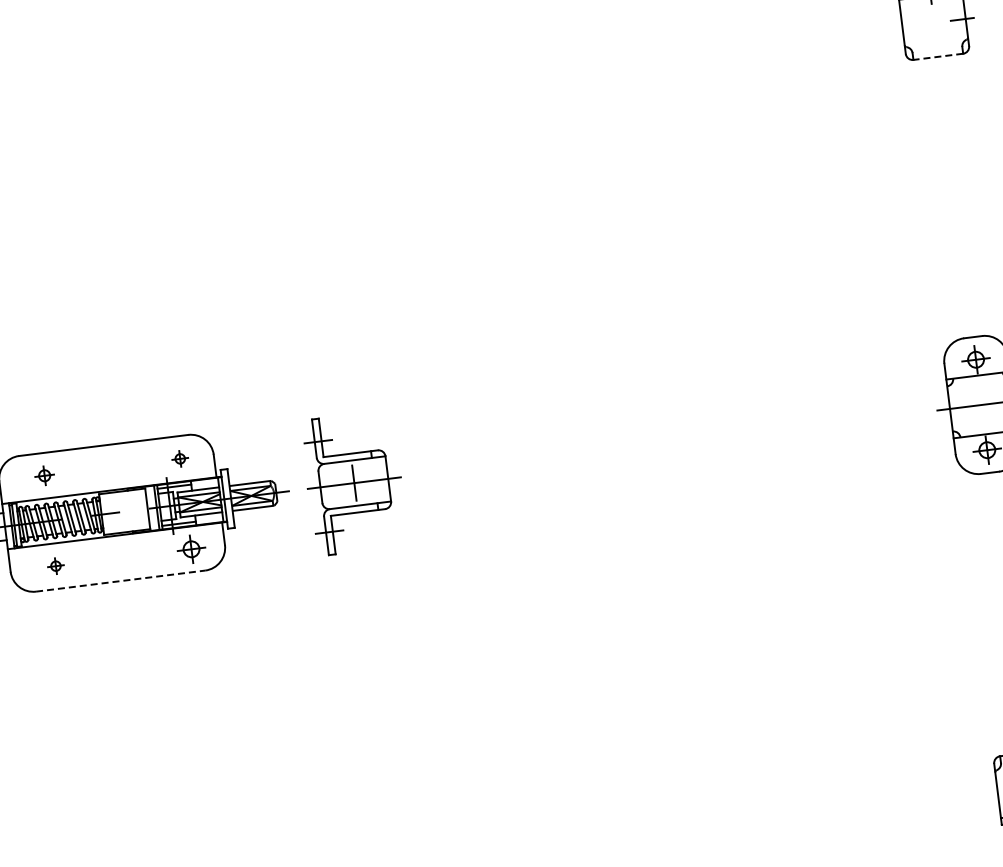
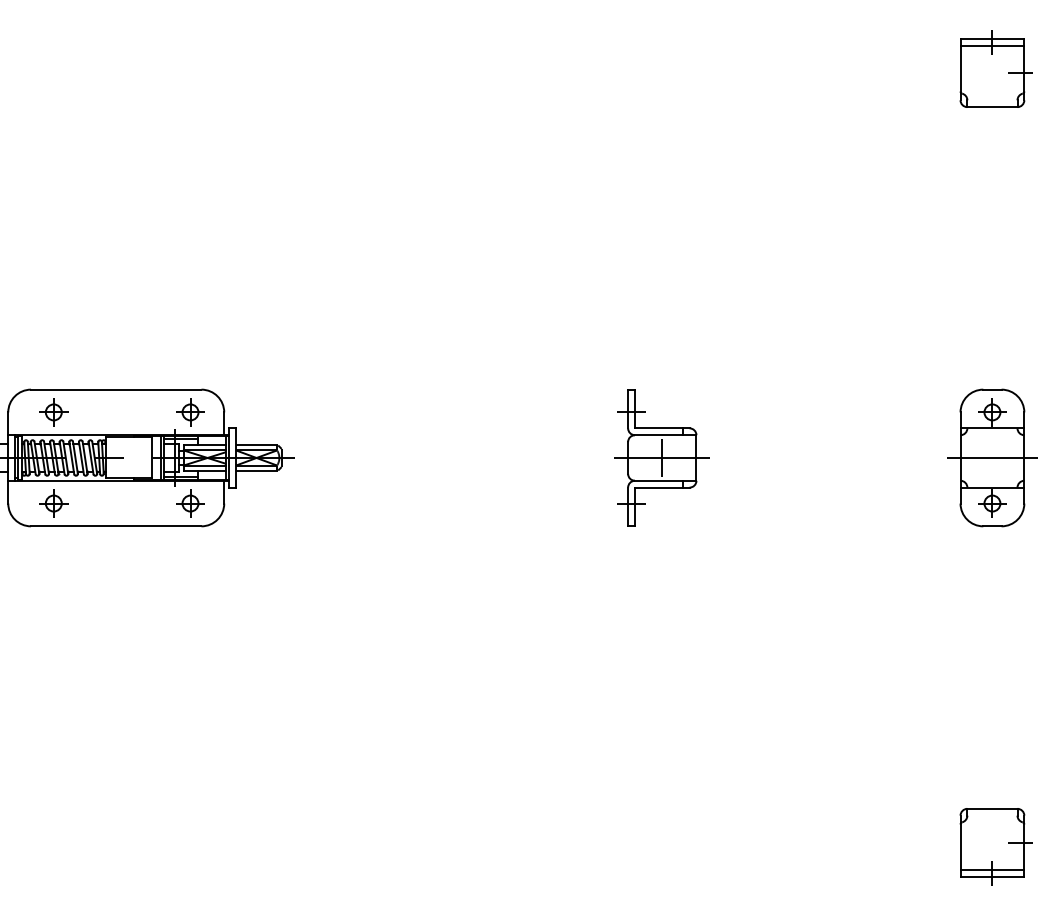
line: (937, 57) -> (991, 107), dashed -> solid
part: (180, 458) -> (190, 412), size x1.67
part: (44, 475) -> (53, 412), size x1.43
part: (353, 482) -> (661, 457), moved
part: (55, 566) -> (53, 503), size x1.67
line: (120, 581) -> (116, 526), dashed -> solid

